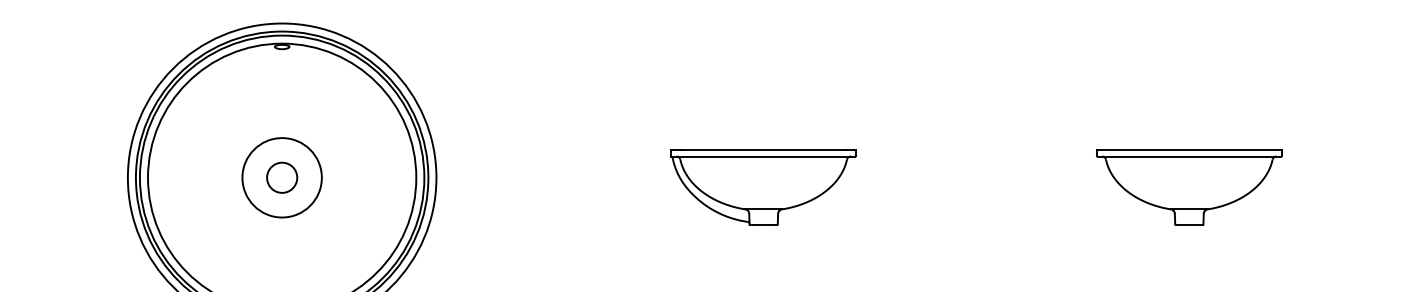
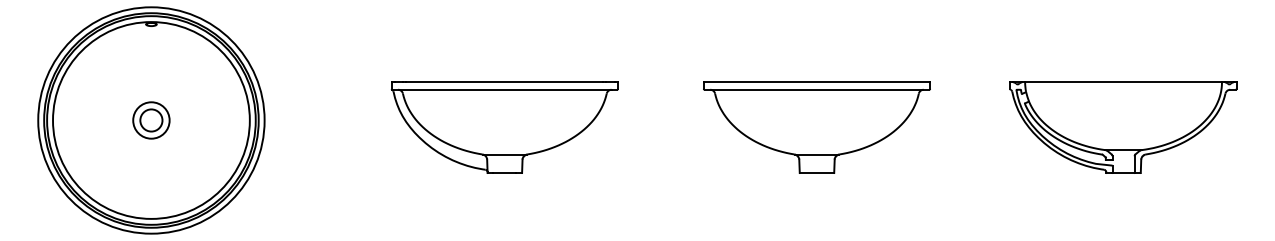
circle: (282, 177) -> (151, 120), size x0.62
part: (763, 187) -> (504, 127), size x1.67
part: (1188, 187) -> (816, 127), size x1.67

